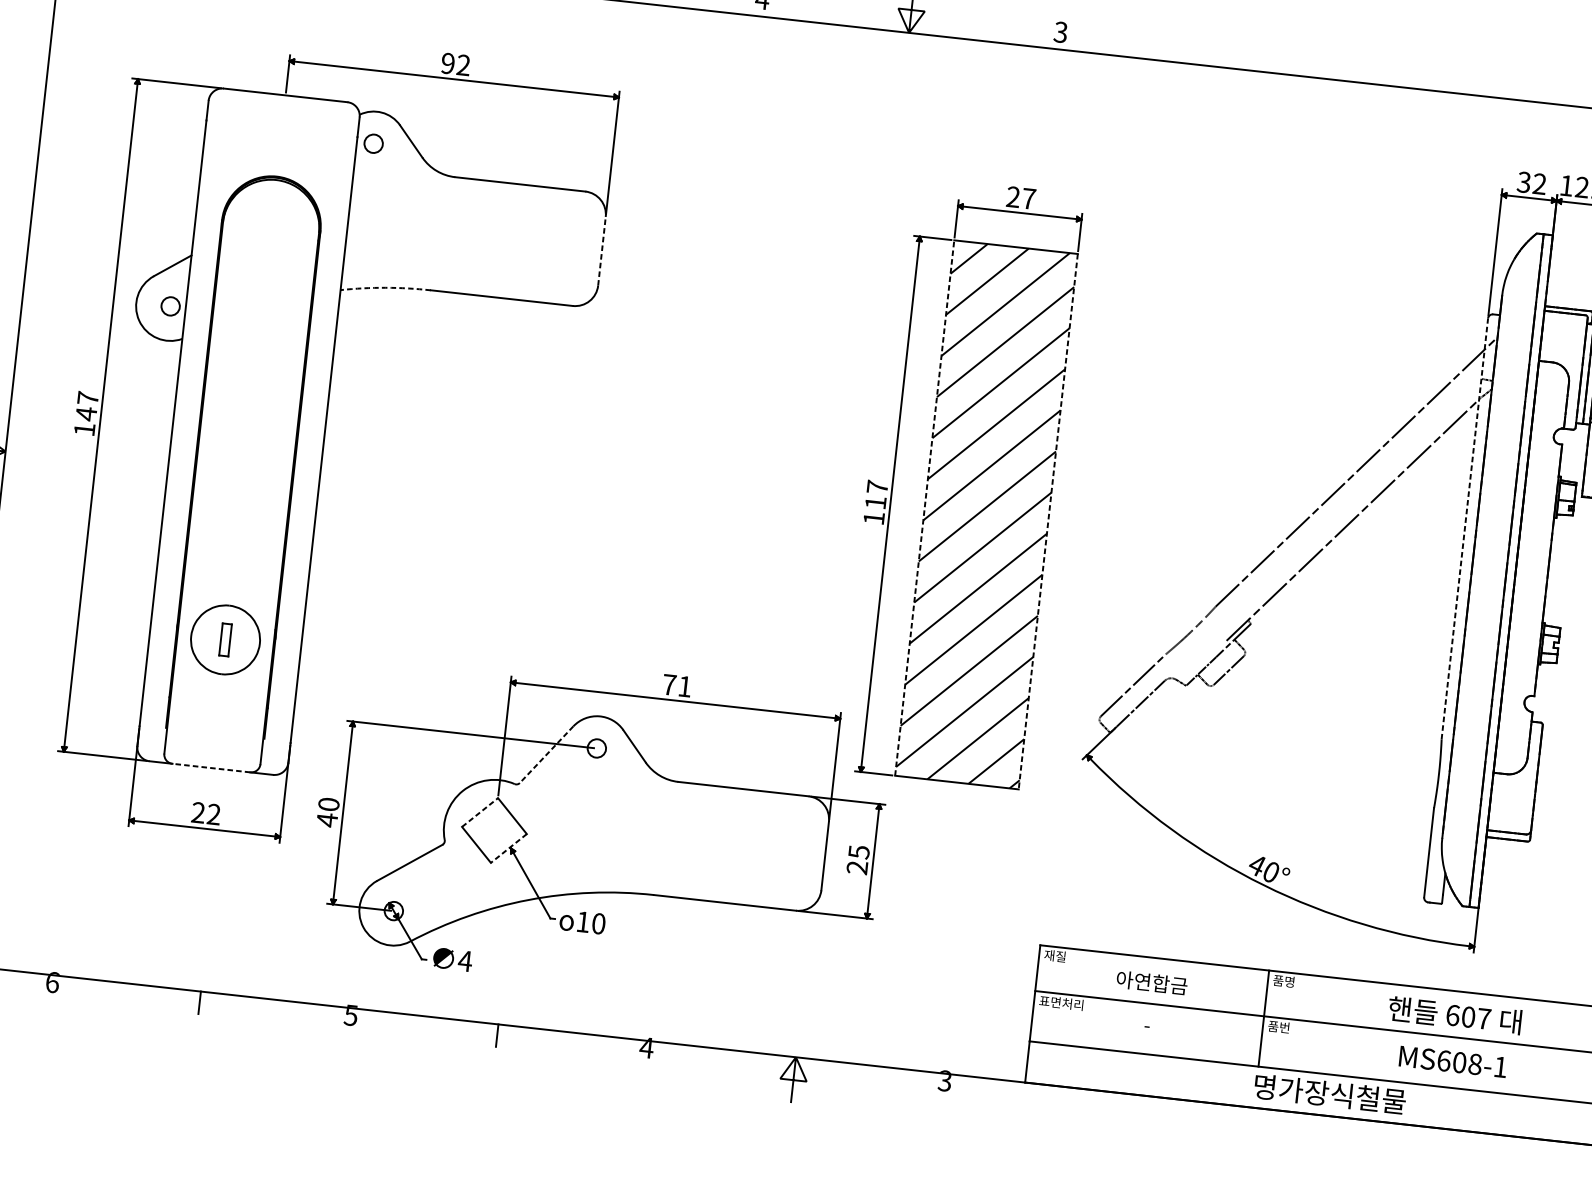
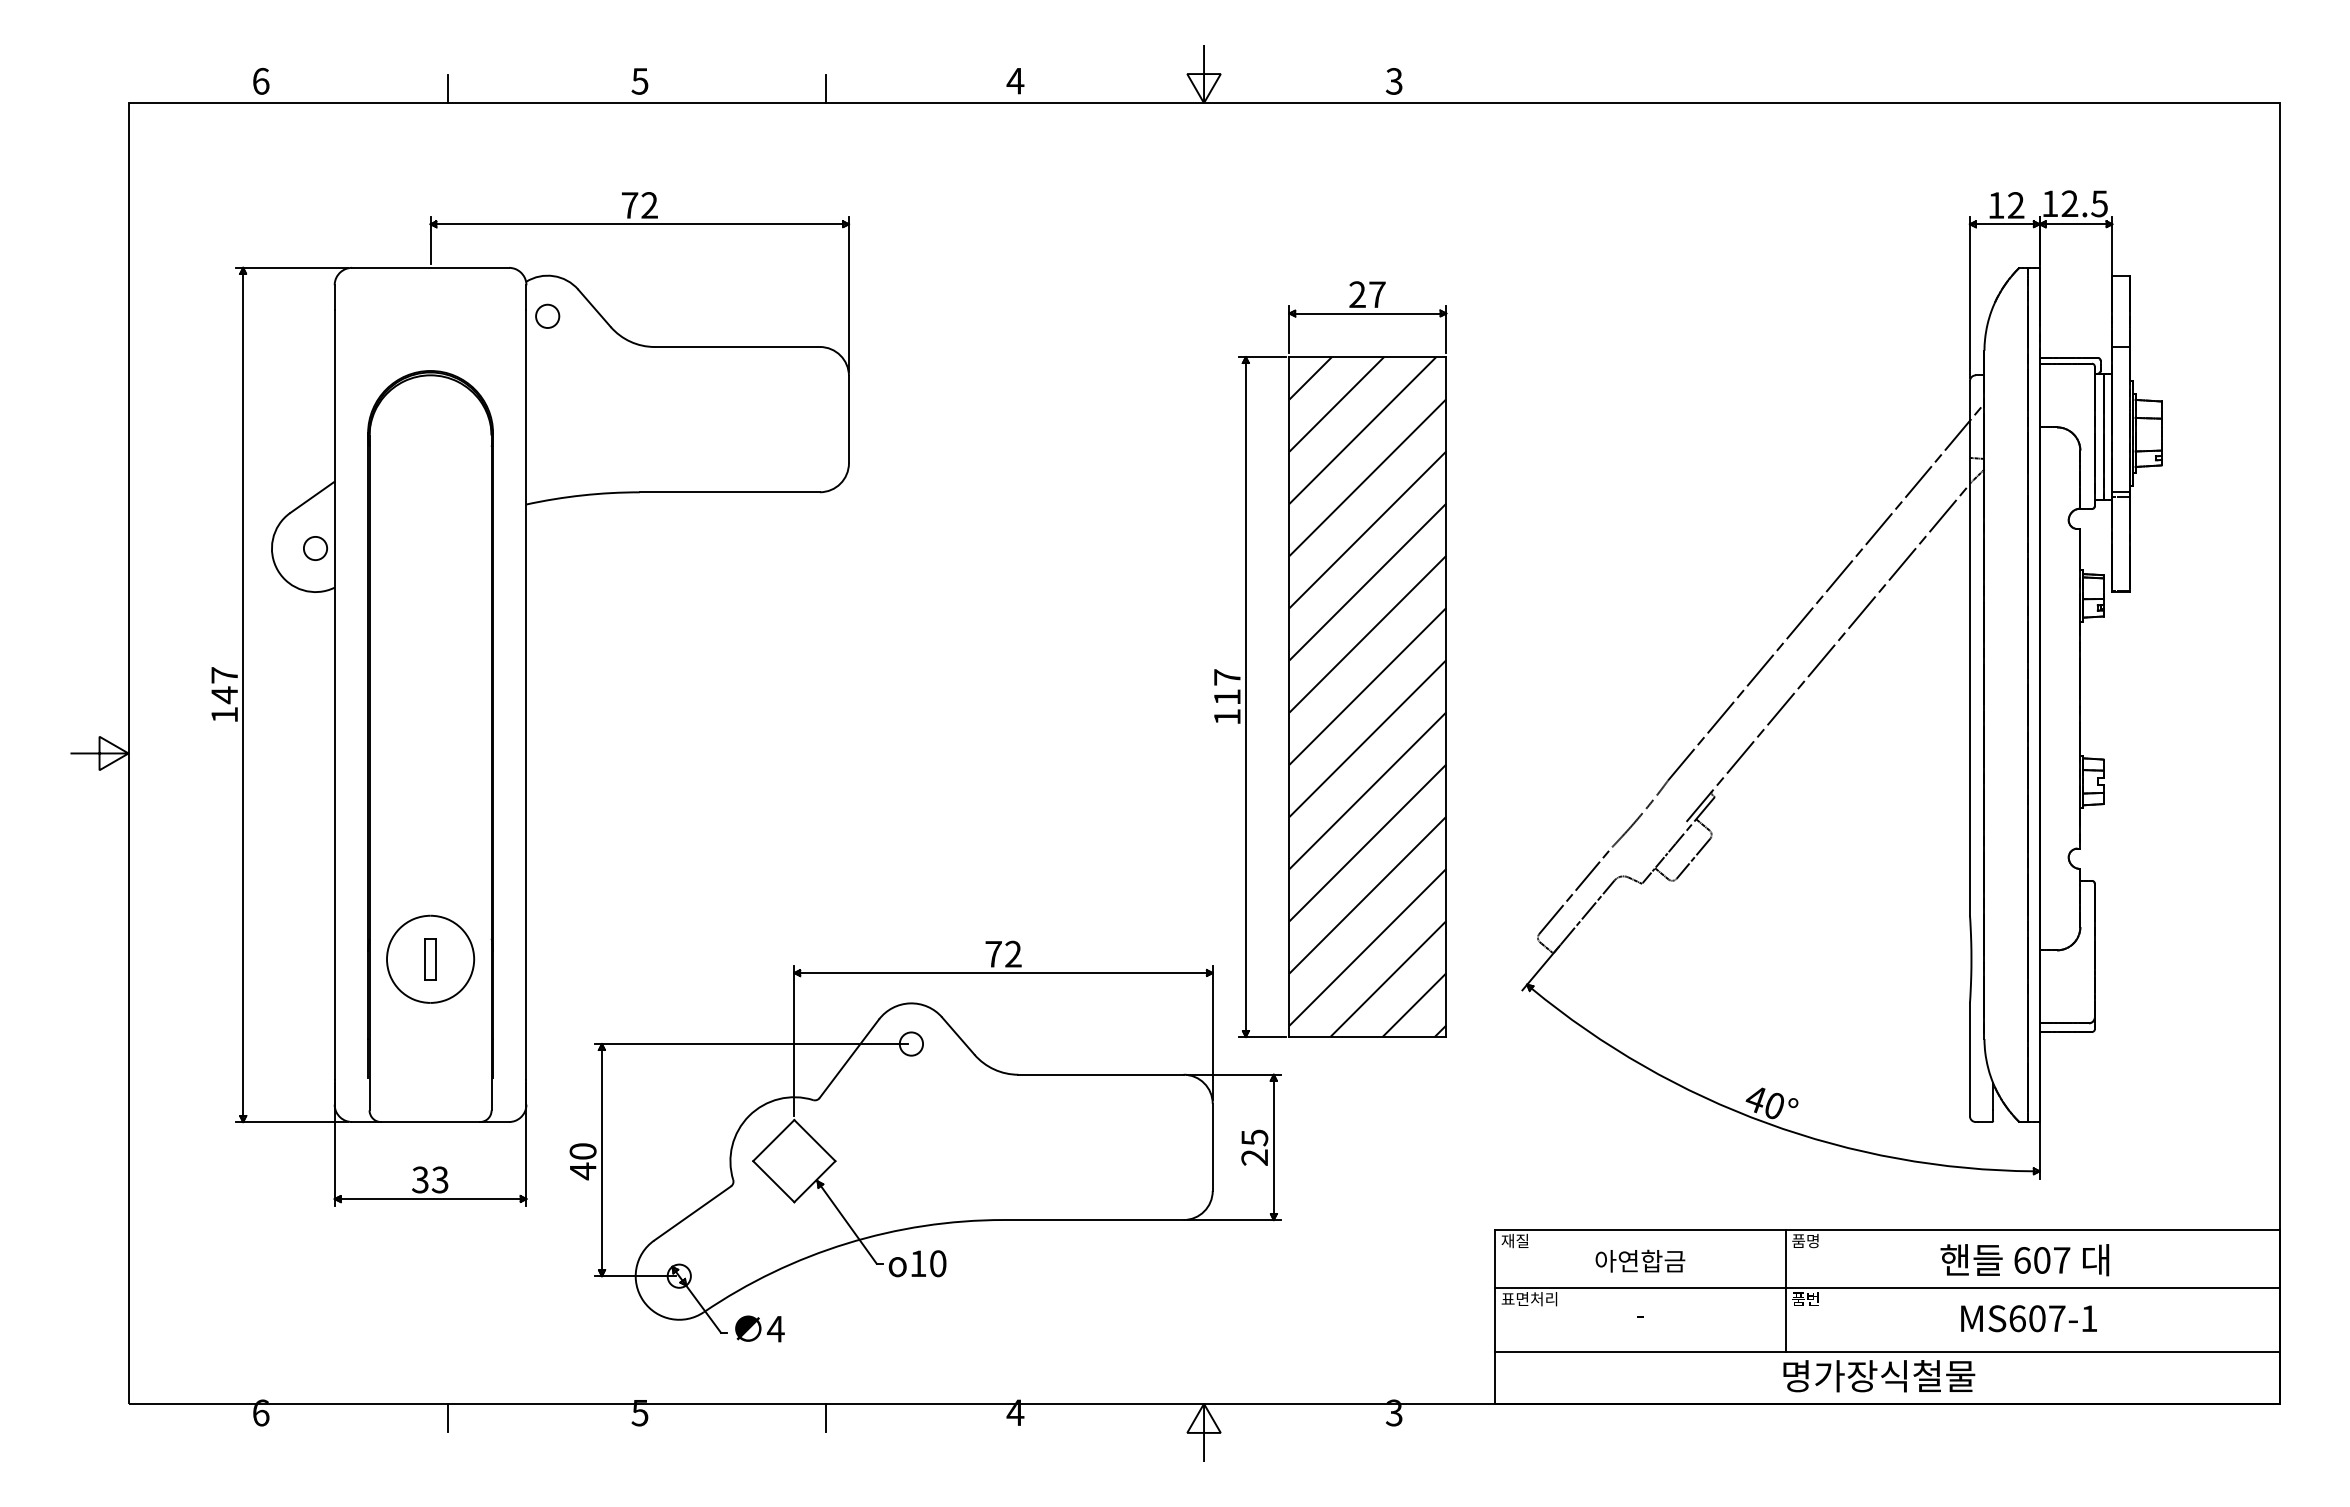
text: (447, 63) -> (629, 205), 92 -> 72
text: (1523, 182) -> (1995, 205), 32 -> 12
line: (601, 251) -> (848, 419), dashed -> solid
arc: (385, 287) -> (582, 495), dashed -> solid
line: (924, 508) -> (1289, 697), dashed -> solid
line: (1048, 522) -> (1446, 697), dashed -> solid
line: (1464, 528) -> (1969, 647), dashed -> solid
text: (685, 686) -> (1013, 953), 71 -> 72
line: (546, 755) -> (849, 1059), dashed -> solid
line: (211, 768) -> (430, 1122), dashed -> solid
line: (480, 812) -> (774, 1140), dashed -> solid
text: (206, 813) -> (430, 1179), 22 -> 33
line: (508, 849) -> (814, 1182), dashed -> solid
text: (1475, 1064) -> (2057, 1318), MS608-1 -> MS607-1

